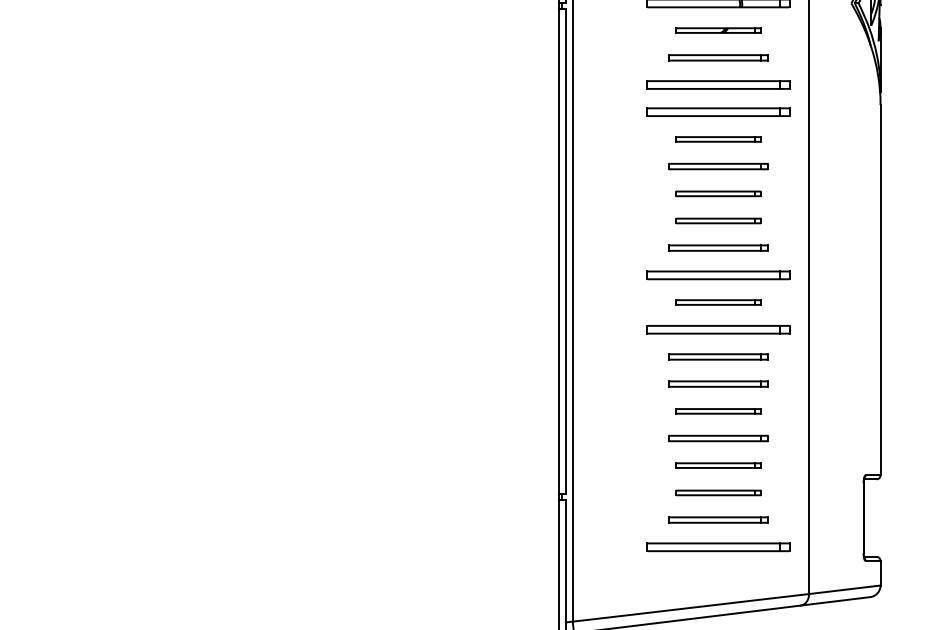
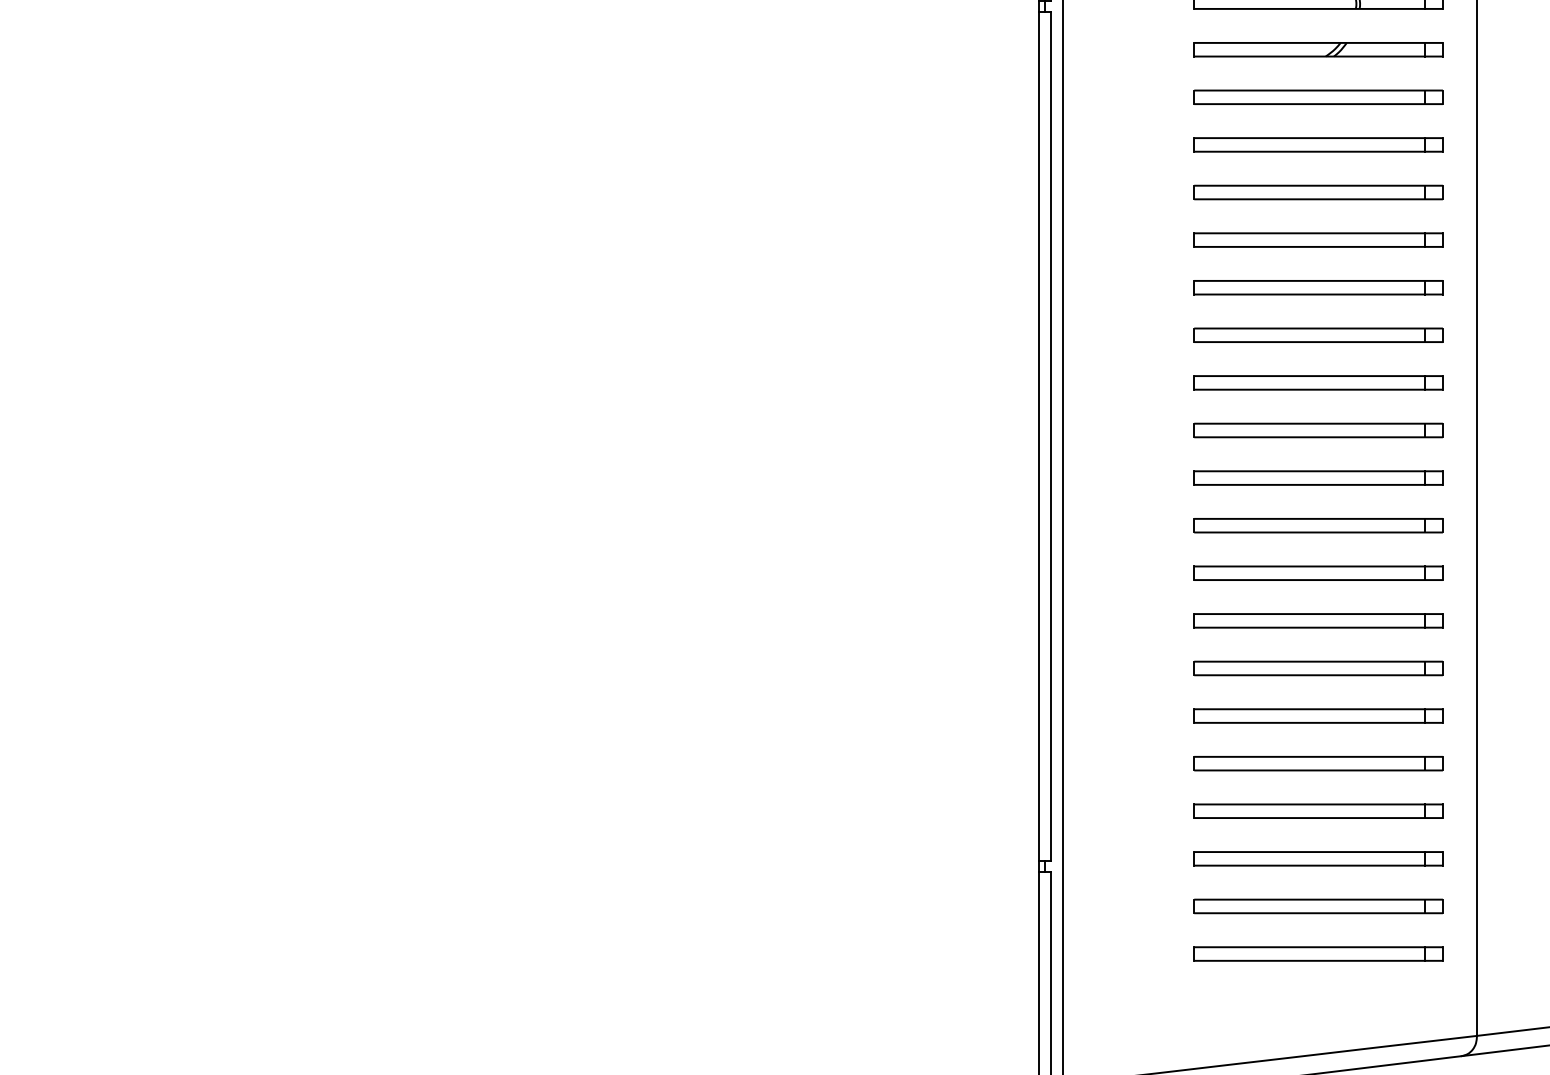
part: (718, 30) -> (1318, 49), size x1.67
part: (718, 57) -> (1318, 96), size x1.43
part: (718, 139) -> (1318, 240), size x1.67
part: (718, 166) -> (1318, 287), size x1.43
part: (718, 193) -> (1318, 334), size x1.67
part: (718, 220) -> (1318, 382), size x1.67
part: (718, 247) -> (1318, 429), size x1.43
part: (718, 302) -> (1318, 525), size x1.67
part: (718, 356) -> (1318, 620), size x1.43
part: (718, 383) -> (1318, 667), size x1.43
part: (718, 411) -> (1318, 716), size x1.67
part: (718, 438) -> (1318, 763), size x1.43
part: (718, 465) -> (1318, 810), size x1.67
part: (718, 492) -> (1318, 858), size x1.67
part: (718, 519) -> (1318, 905), size x1.43

